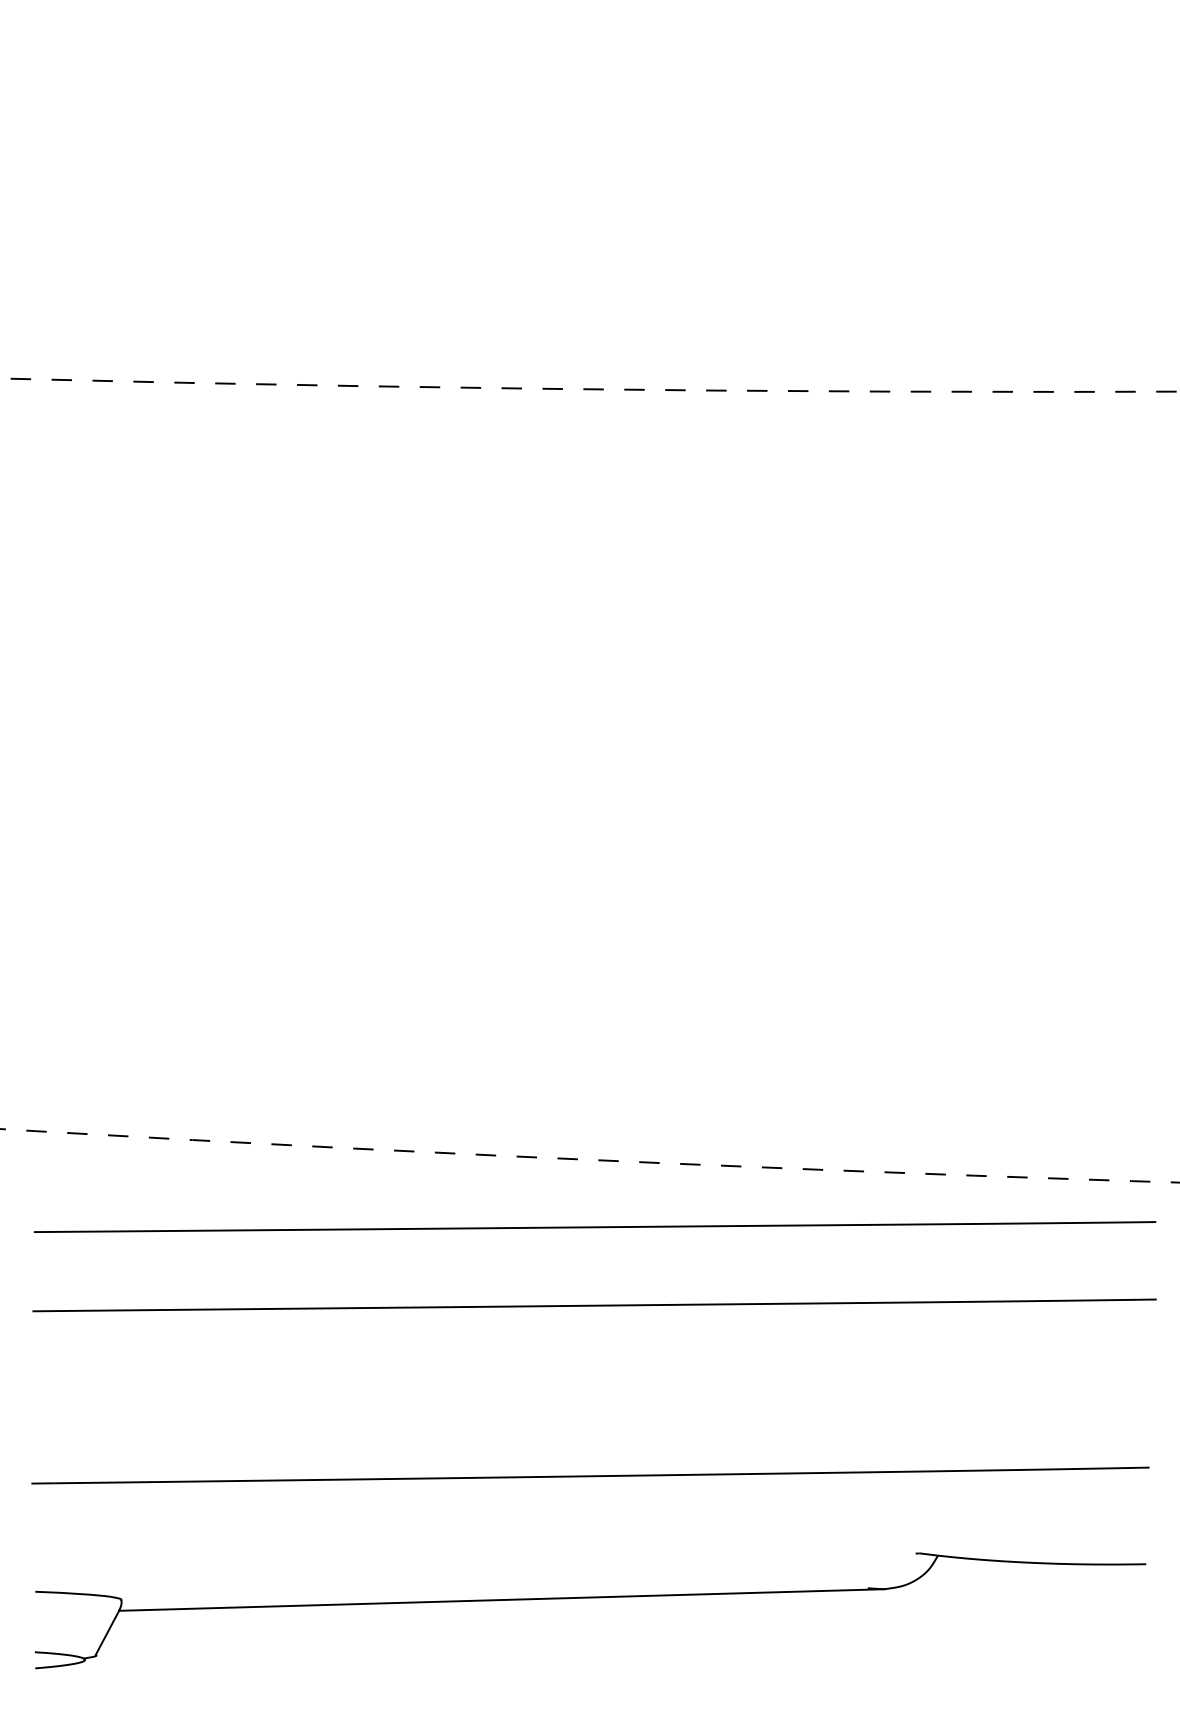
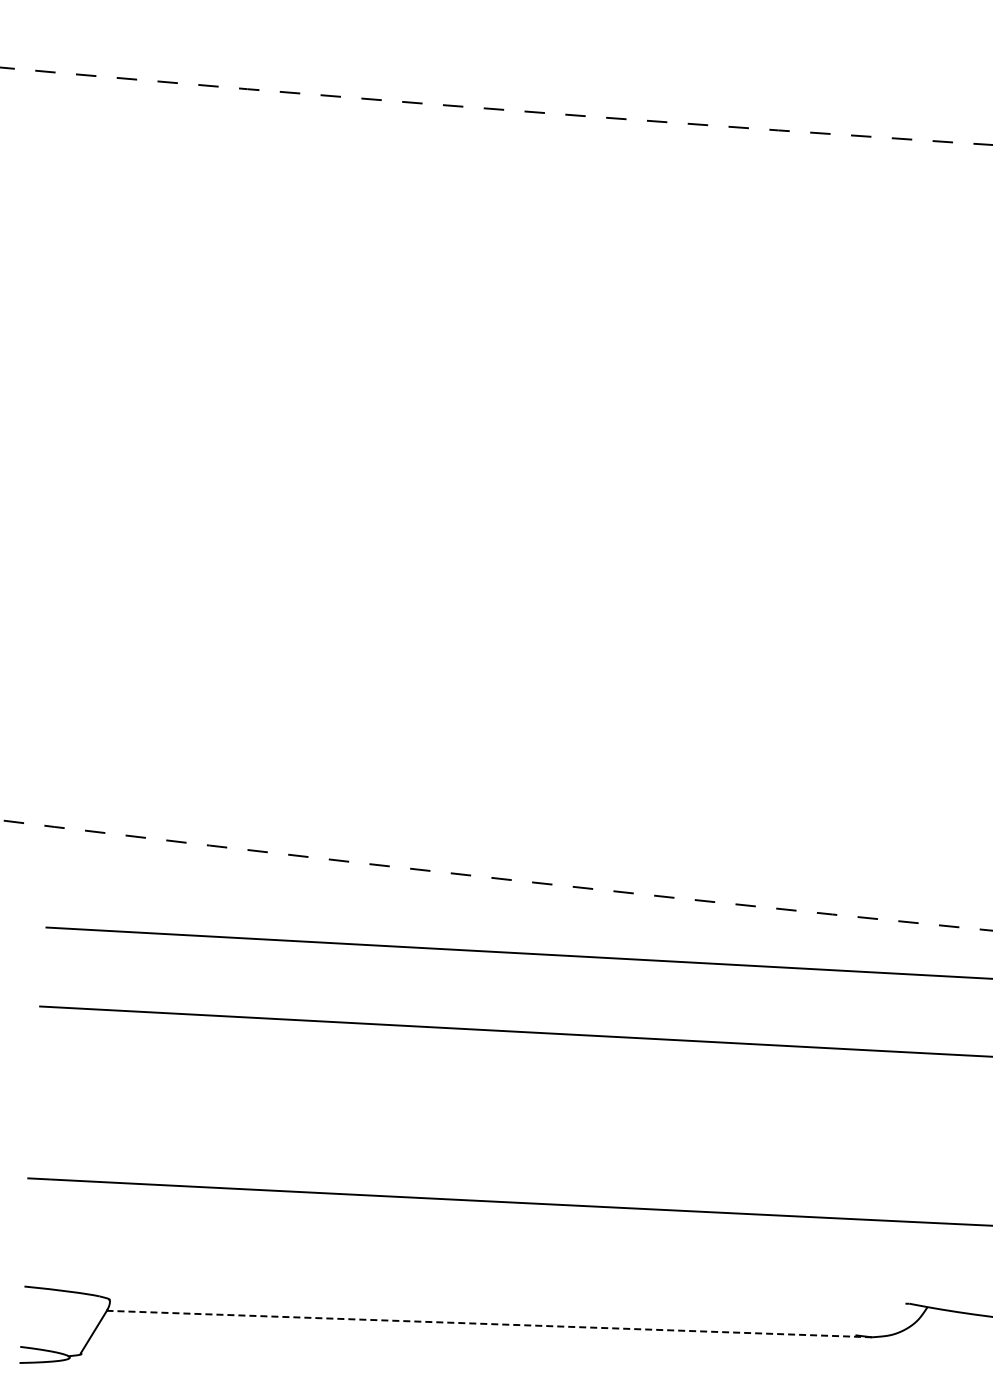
line: (501, 1600) -> (489, 1324), solid -> dashed

